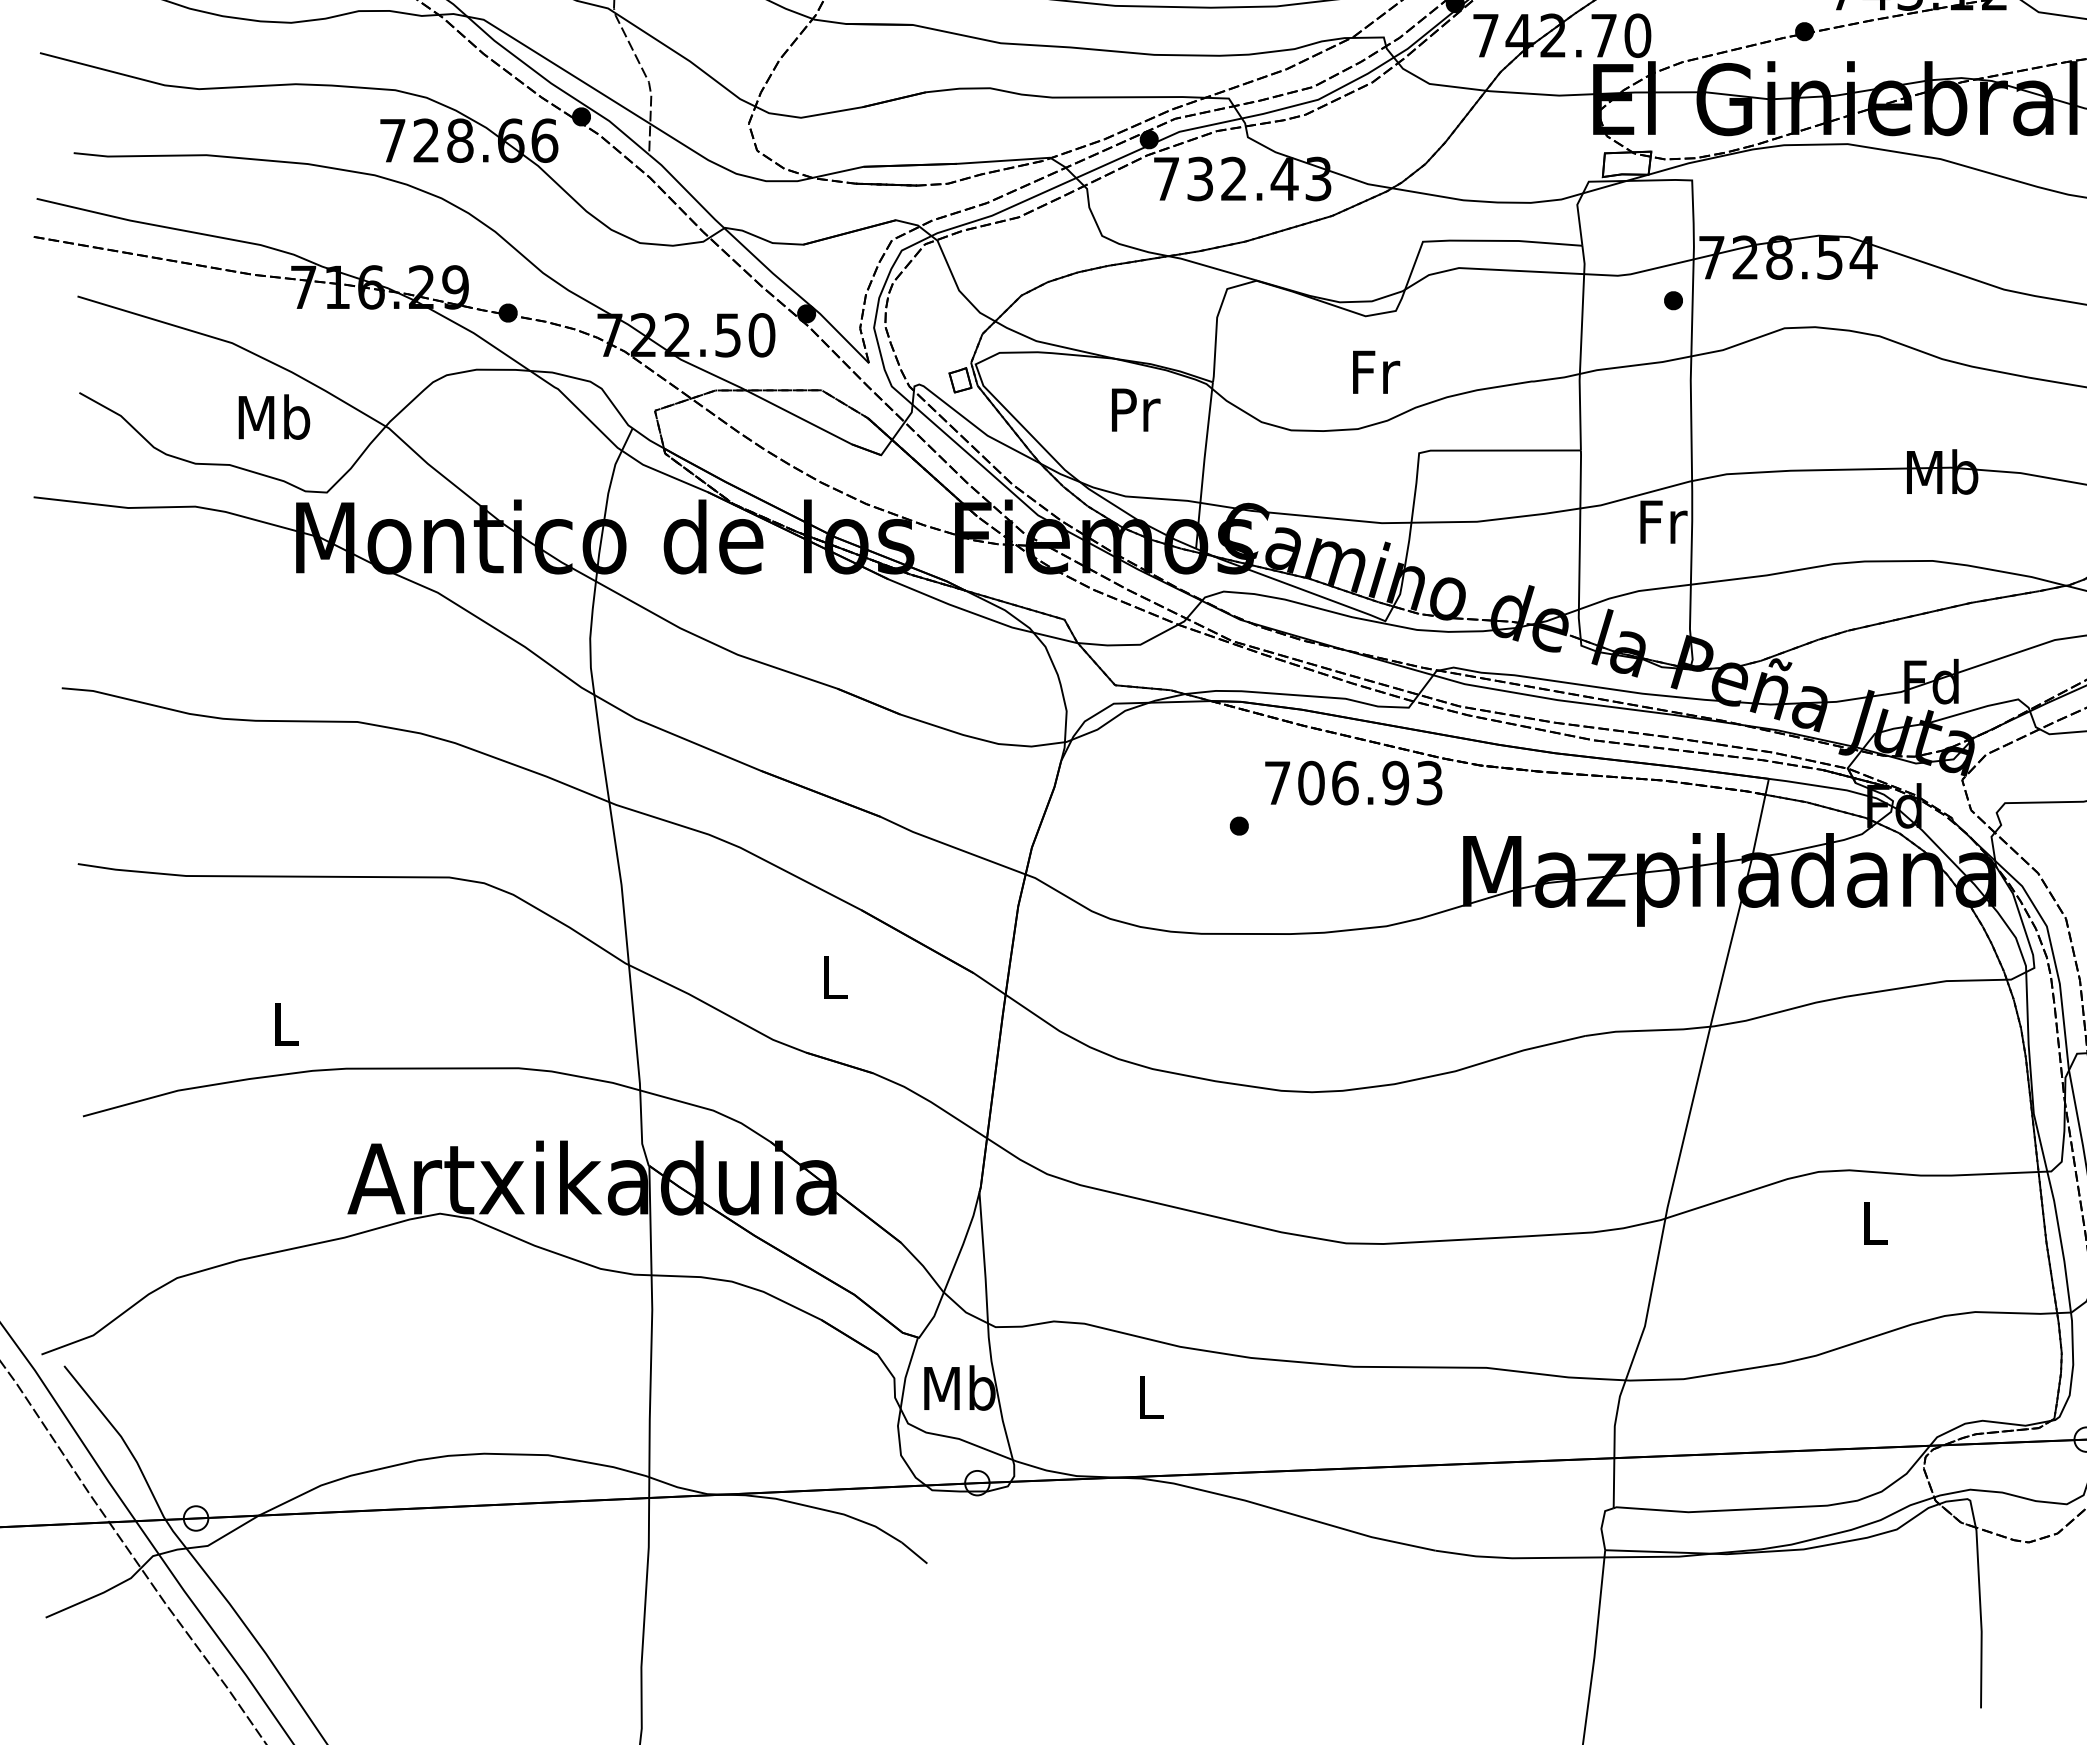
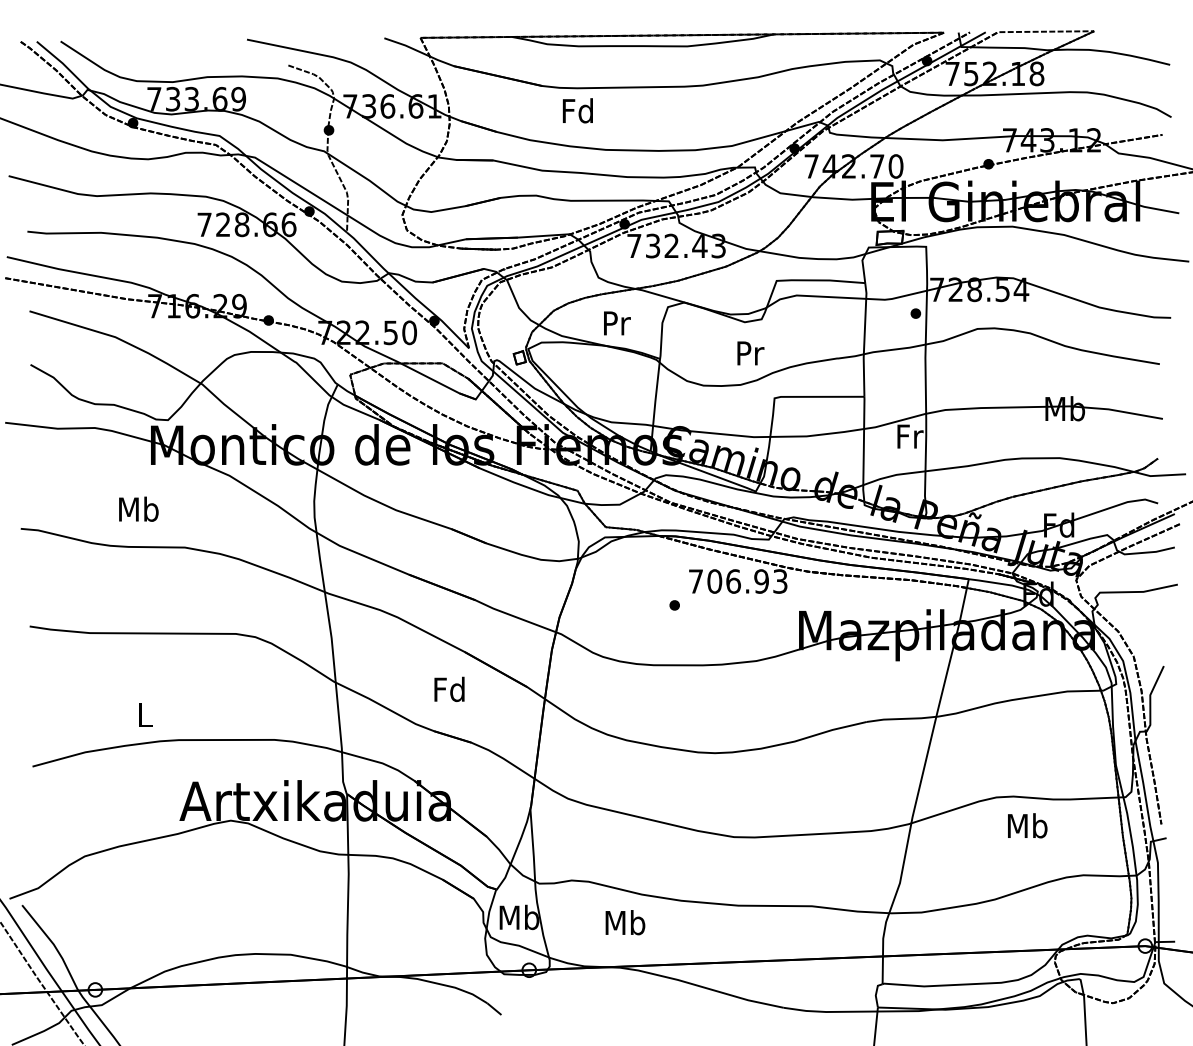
text: (1375, 372) -> (750, 353), Fr -> Pr
text: (1136, 410) -> (617, 323), moved
text: (273, 415) -> (138, 508), moved
text: (833, 977) -> (449, 689), L -> Fd
text: (1874, 1222) -> (1027, 825), L -> Mb
text: (1150, 1397) -> (625, 922), L -> Mb

